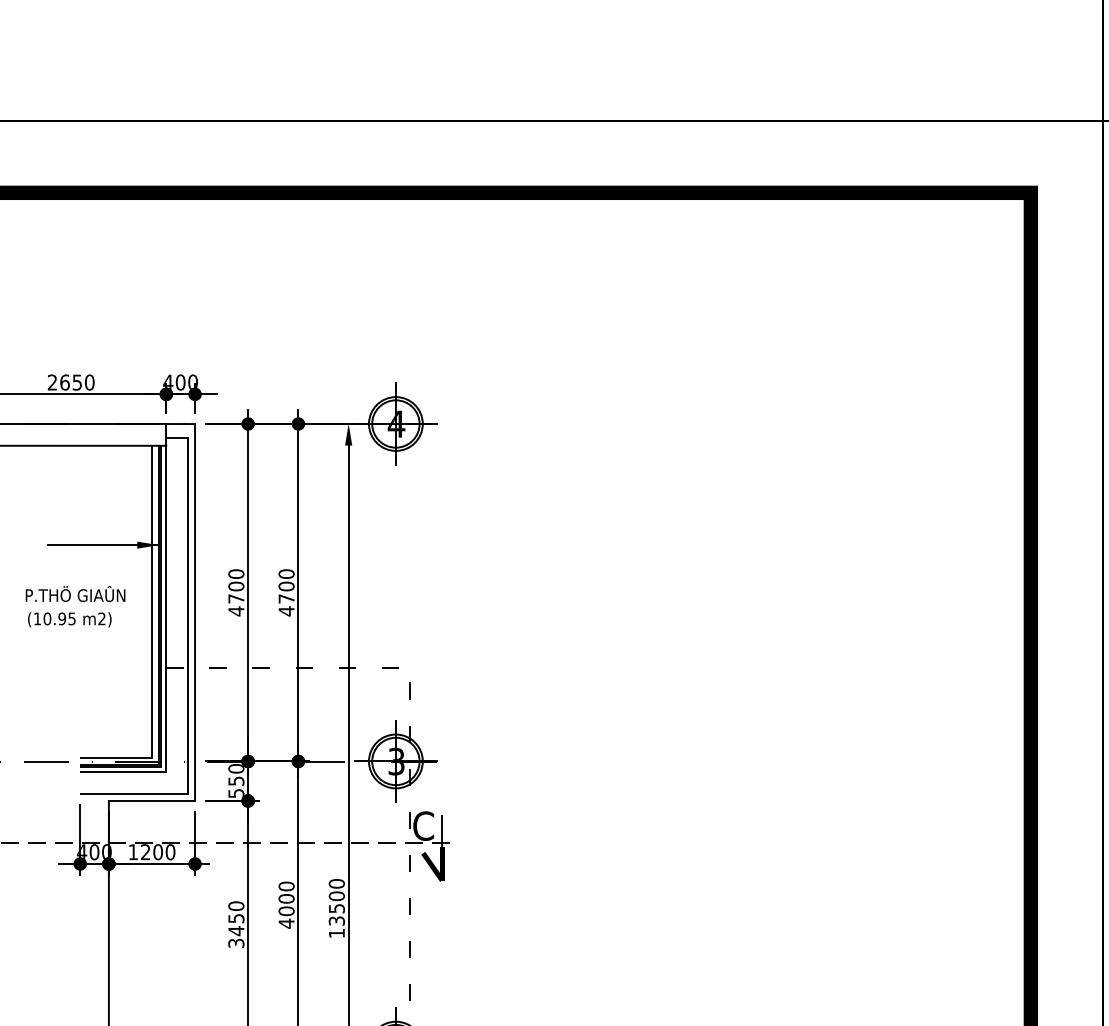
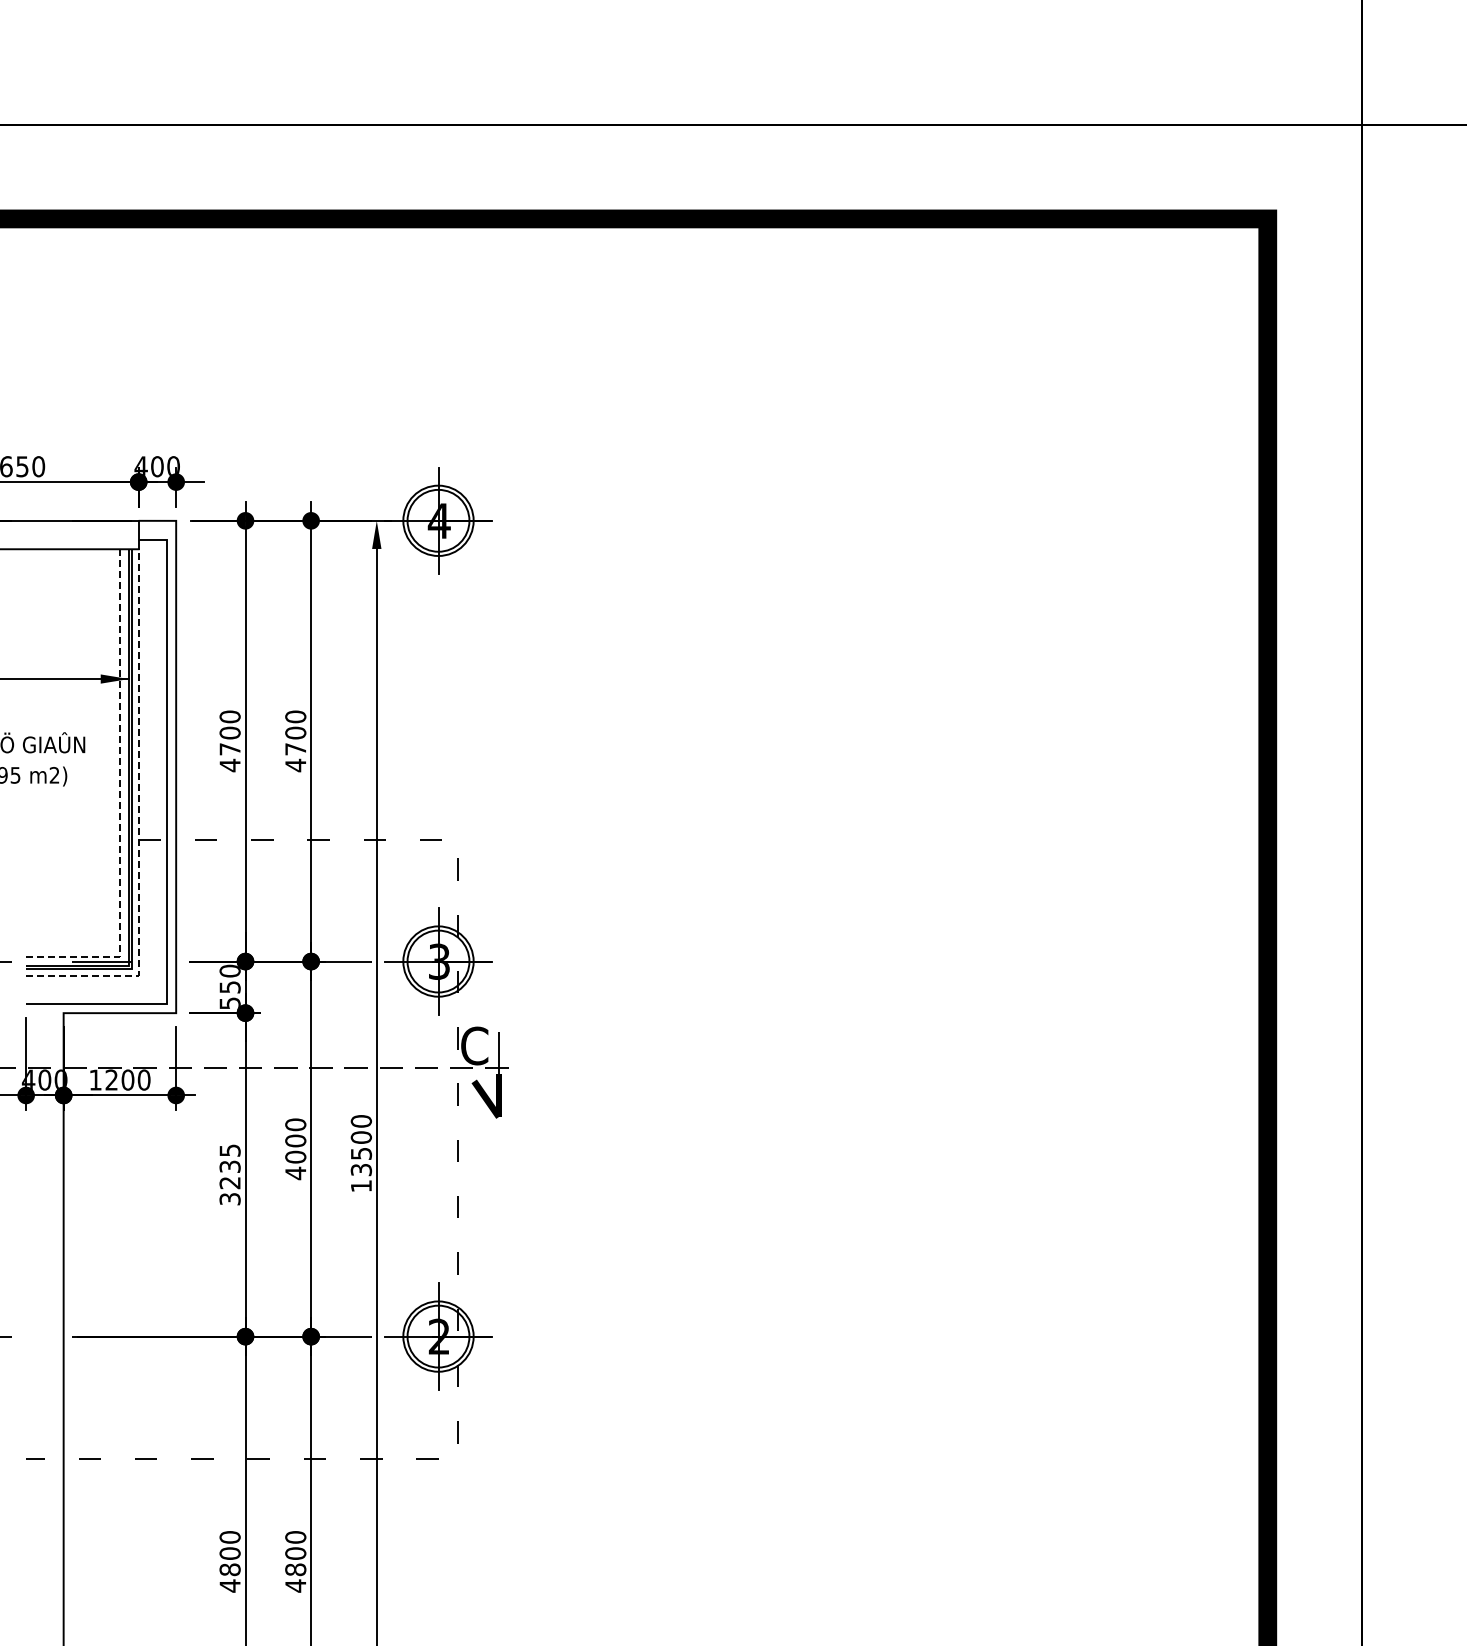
line: (151, 638) -> (119, 800), solid -> dashed
line: (166, 651) -> (138, 818), solid -> dashed
text: (235, 918) -> (229, 1166), 3450 -> 3235

